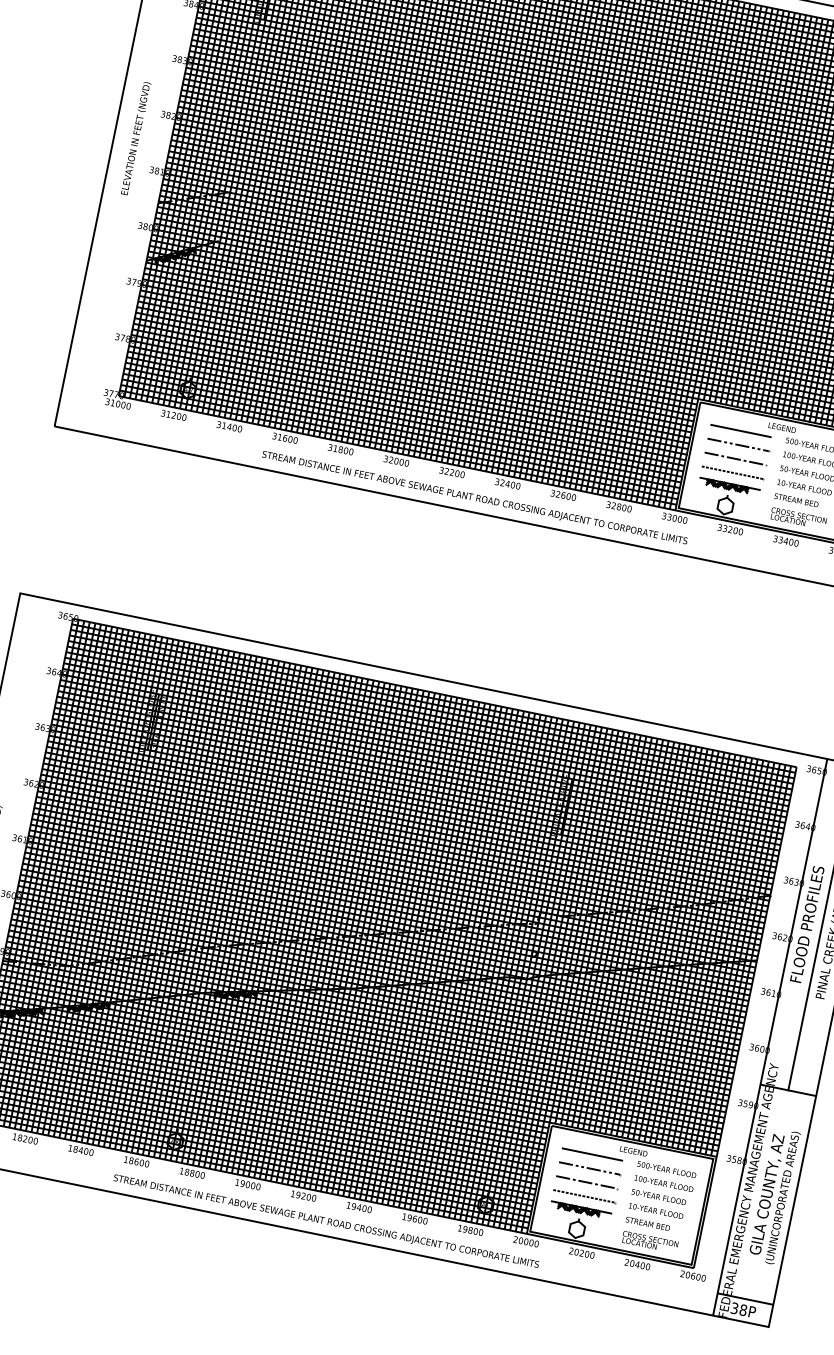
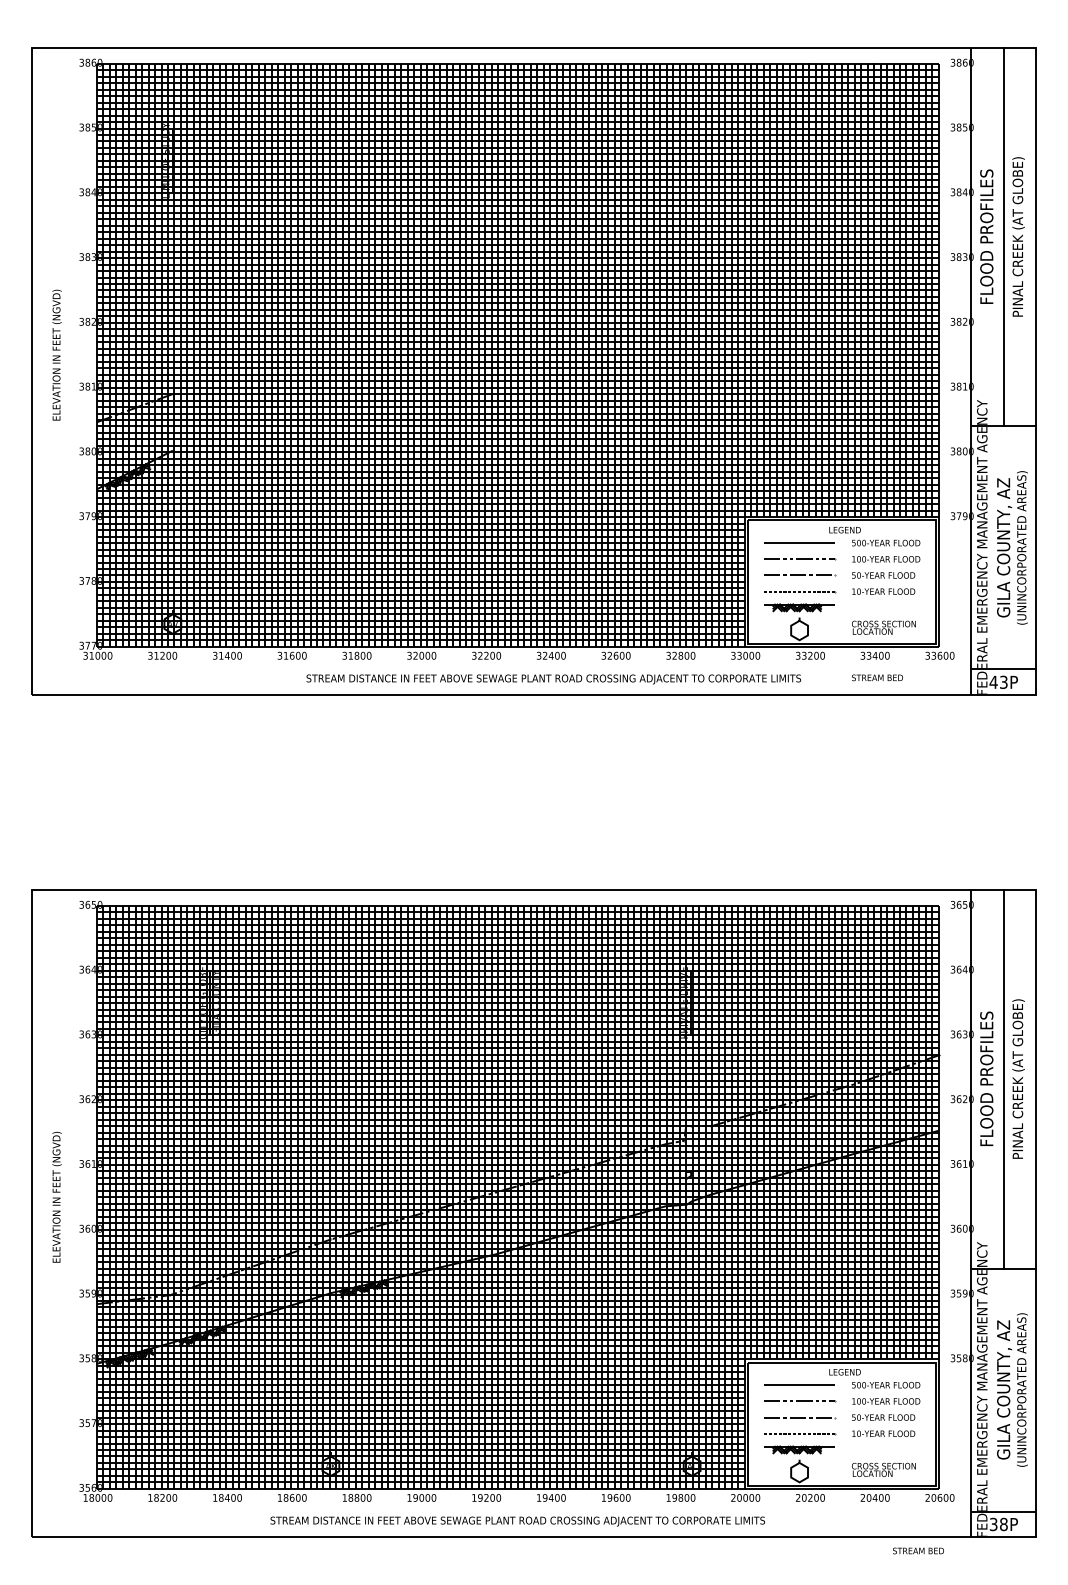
text: (474, 498) -> (553, 679), moved
text: (796, 500) -> (877, 677), moved
text: (648, 1223) -> (918, 1550), moved

